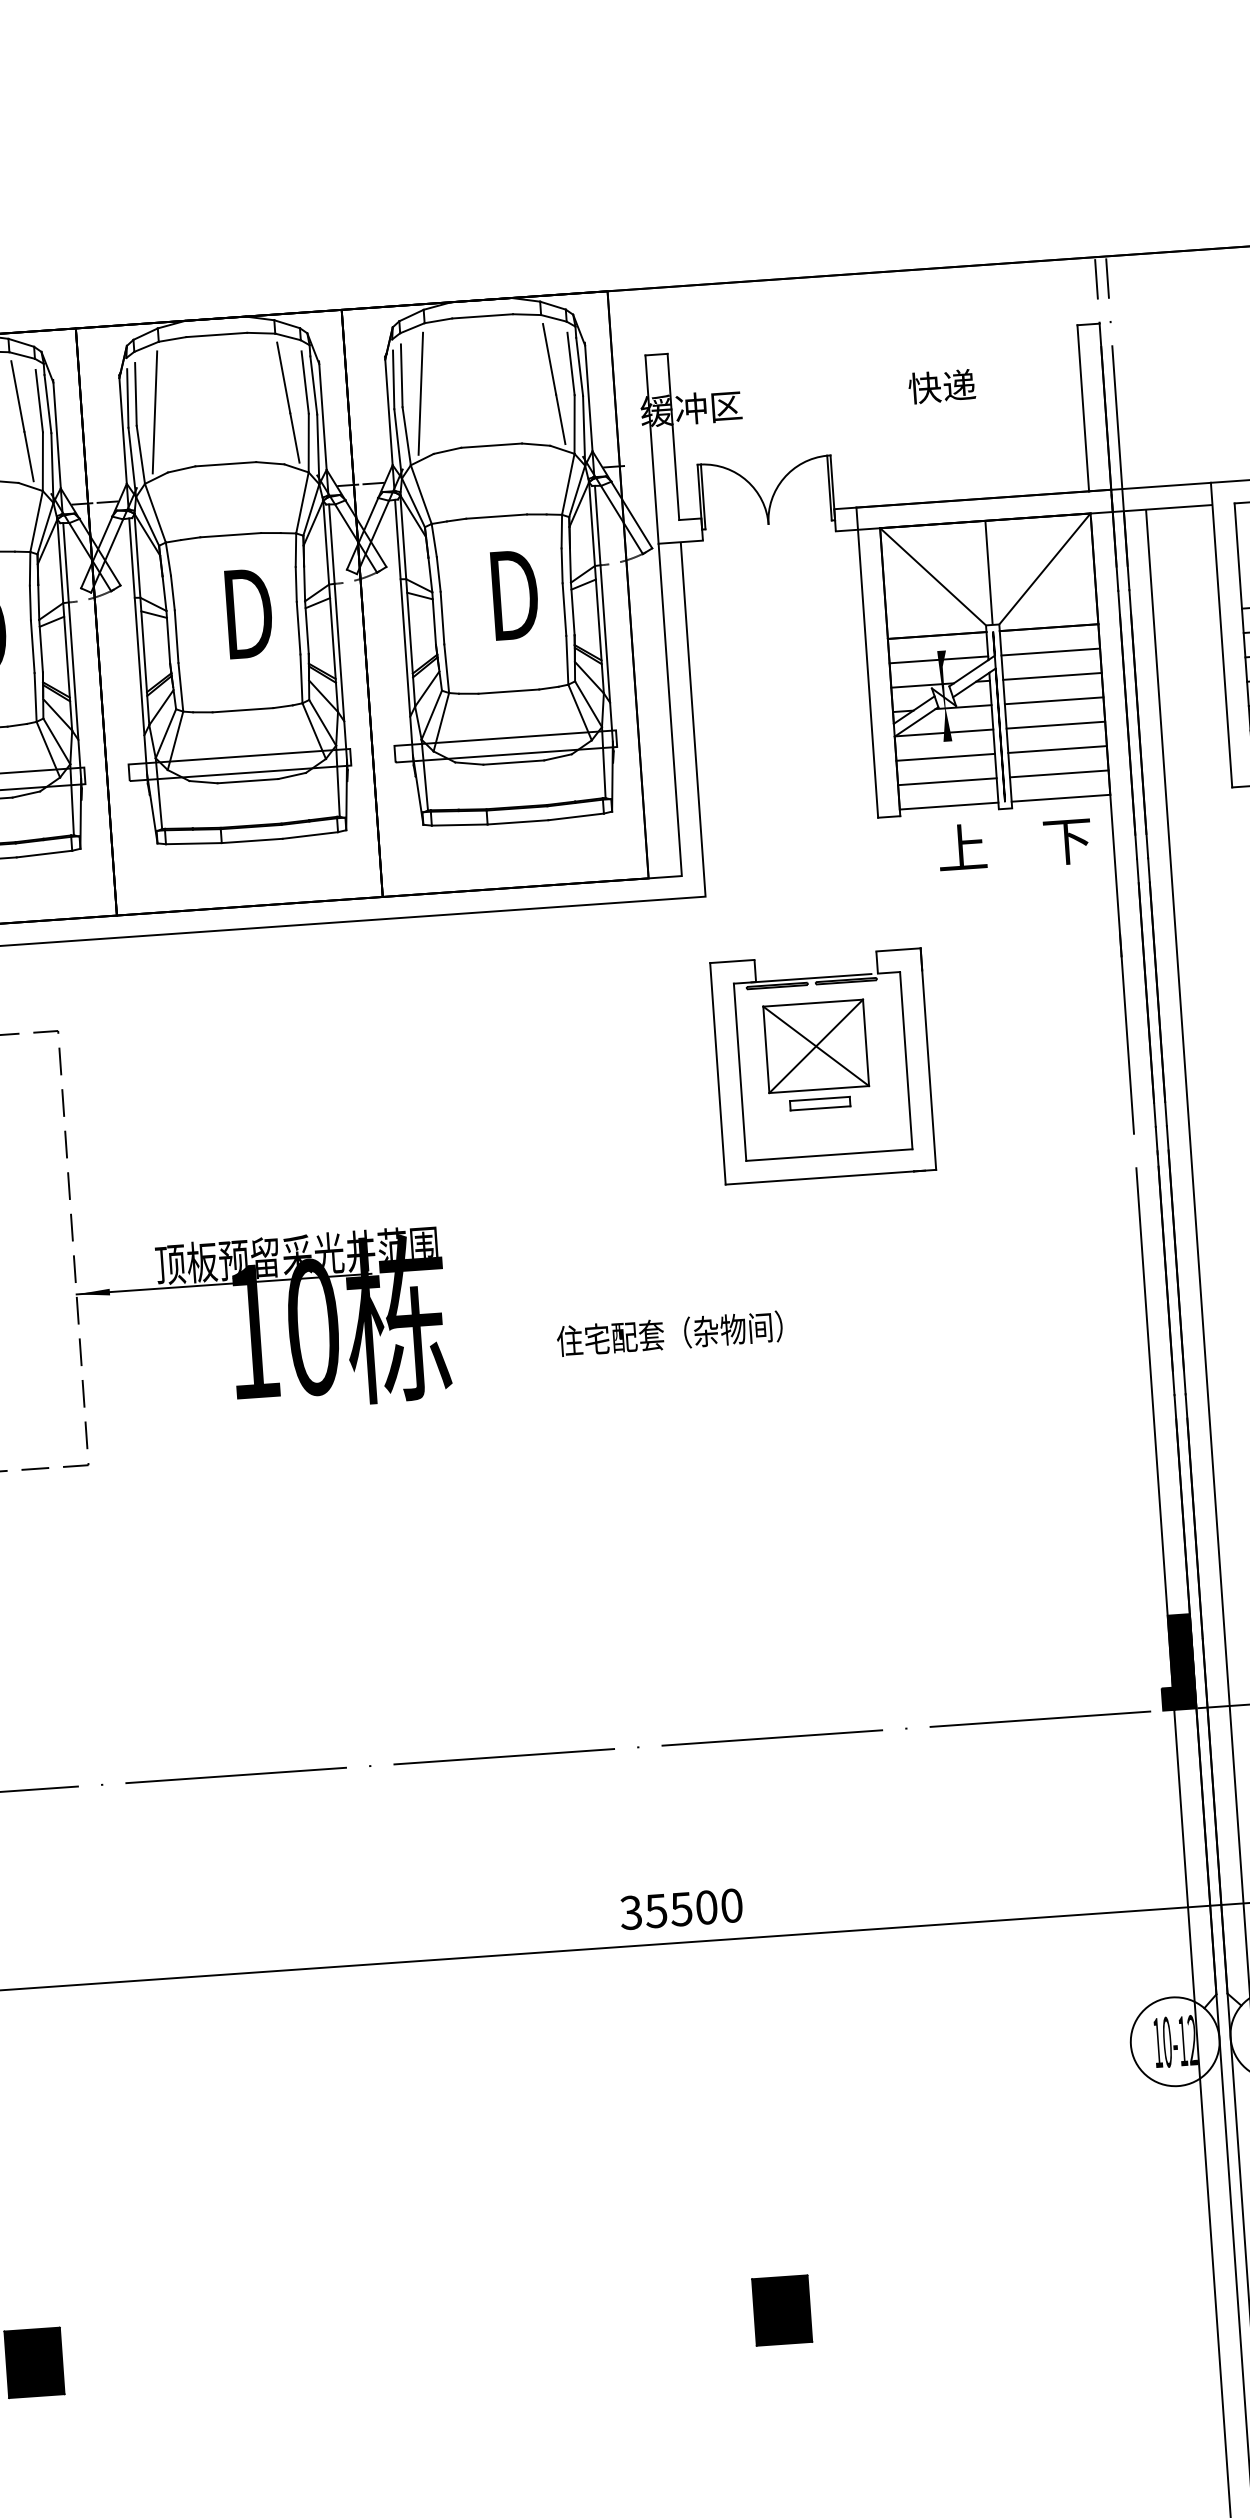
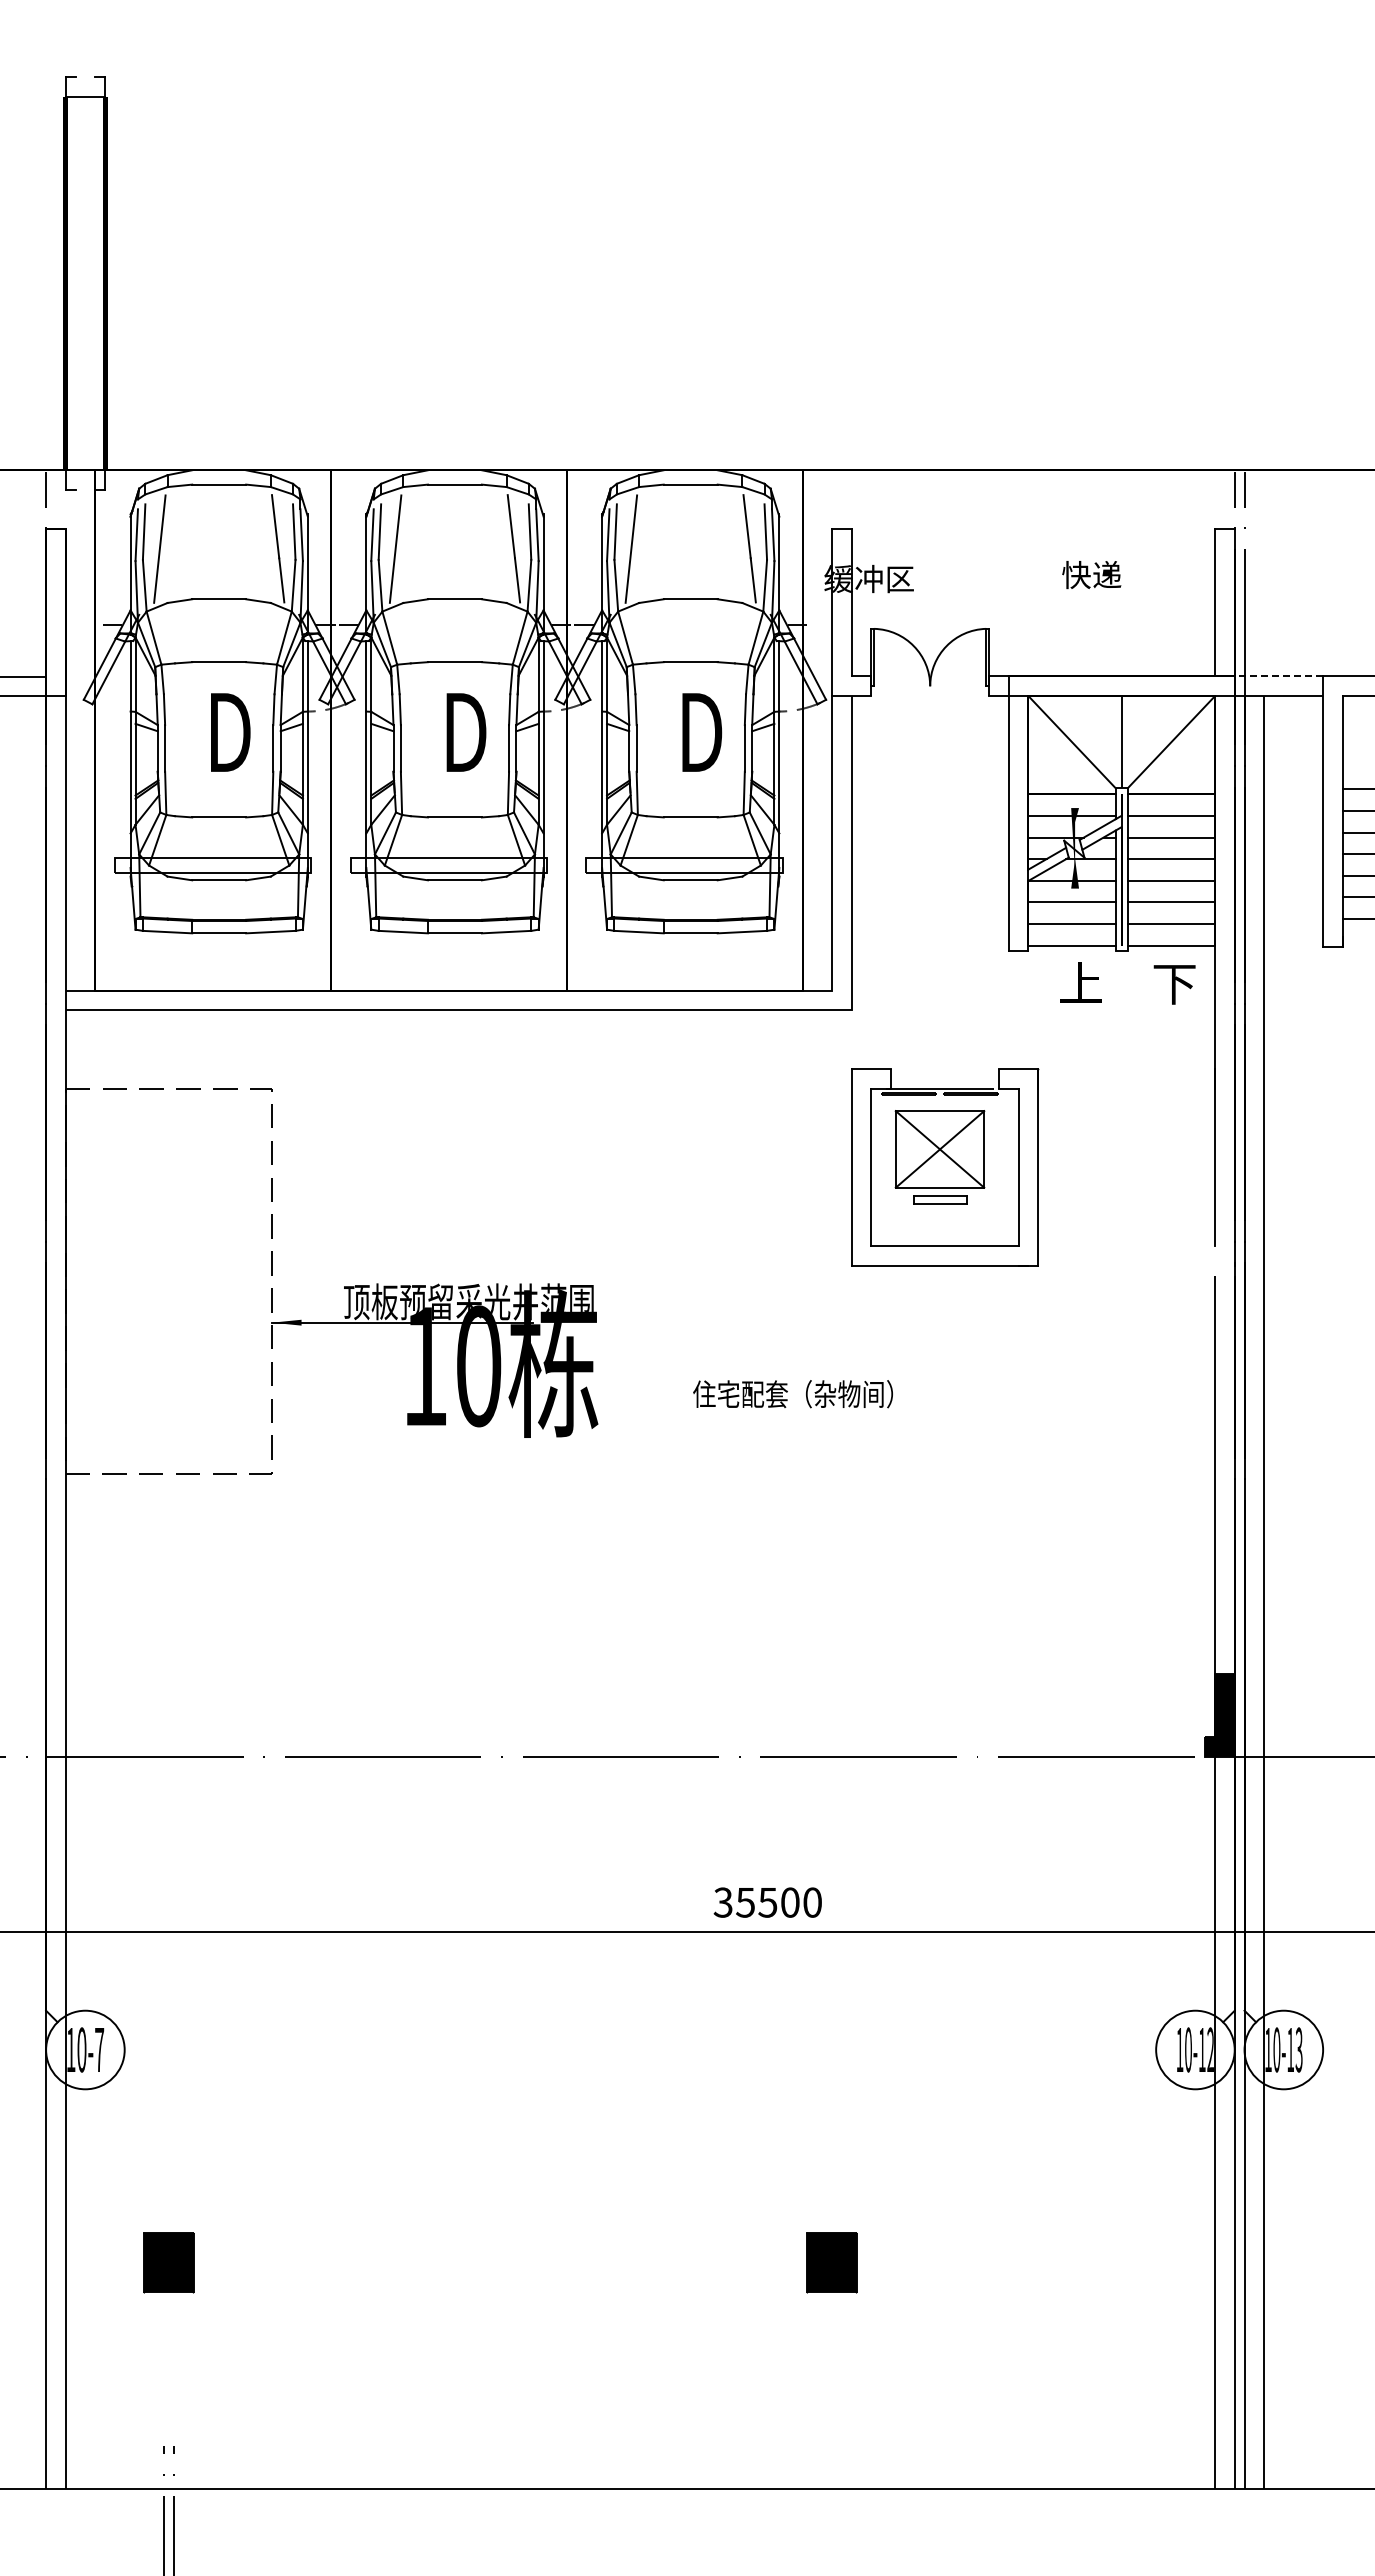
line: (1160, 486) -> (1278, 676), solid -> dashed

